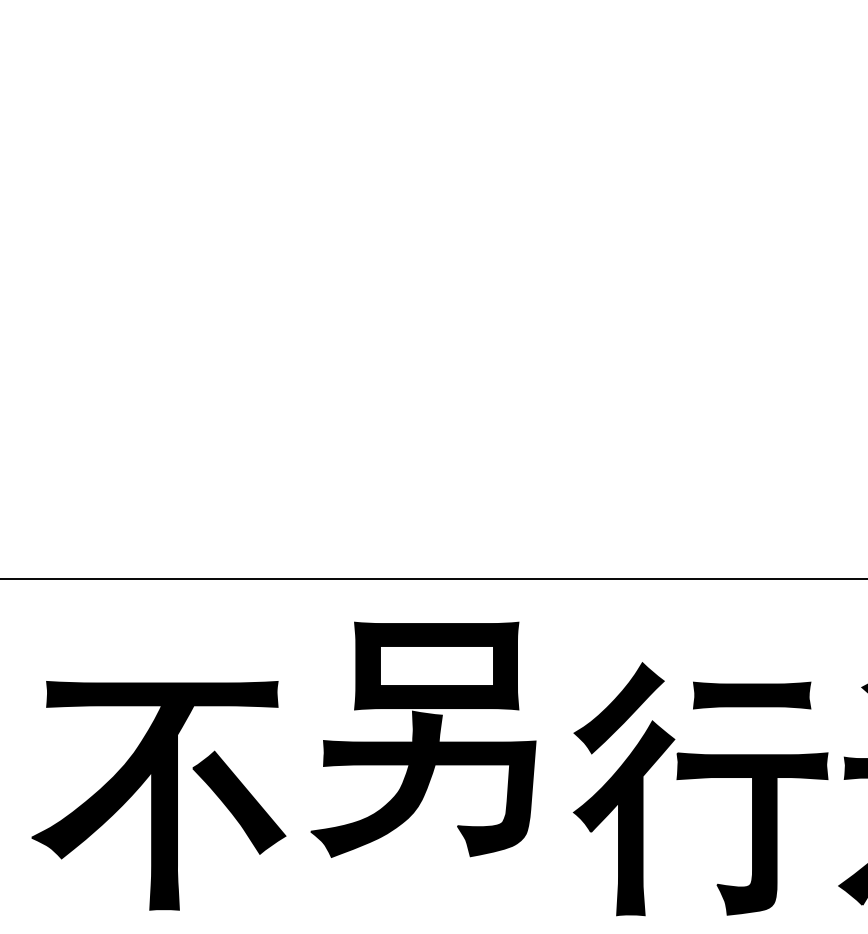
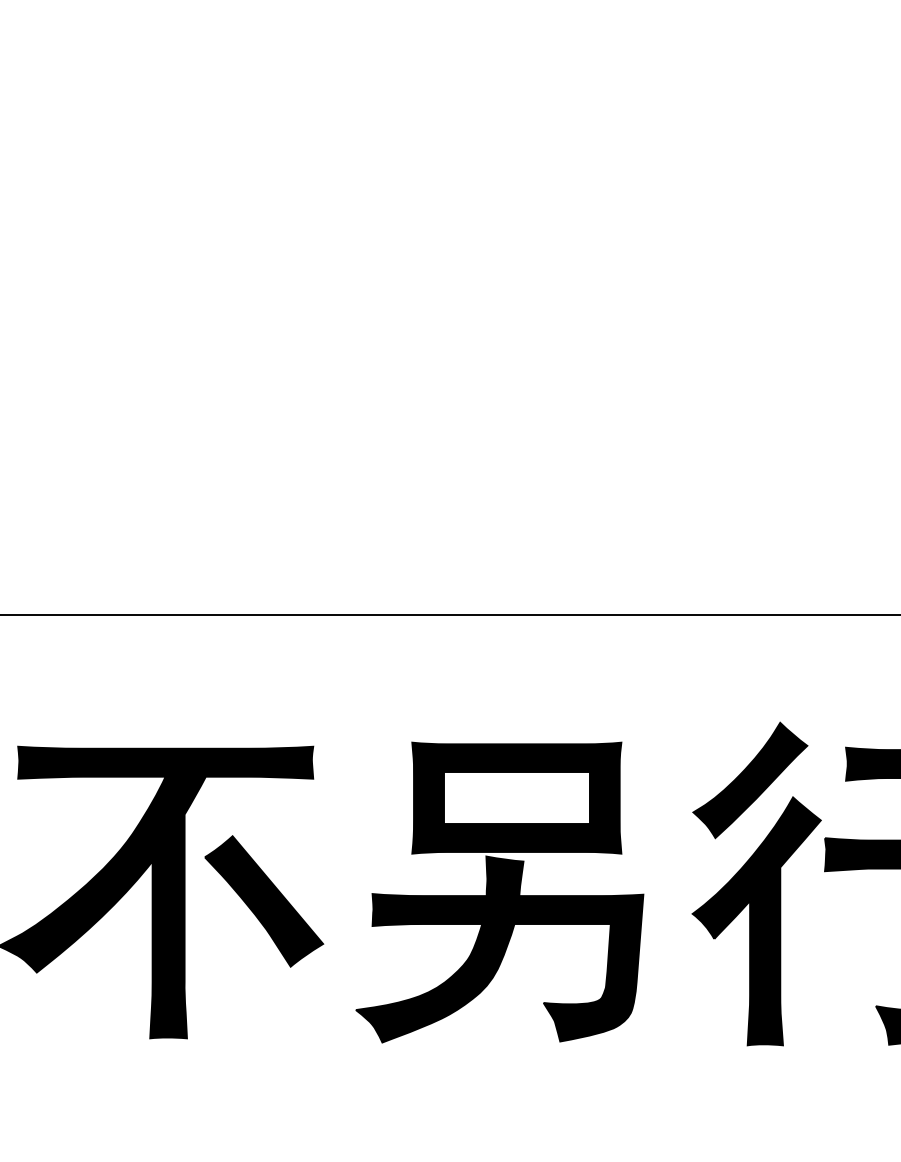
part: (423, 739) -> (499, 892), moved

